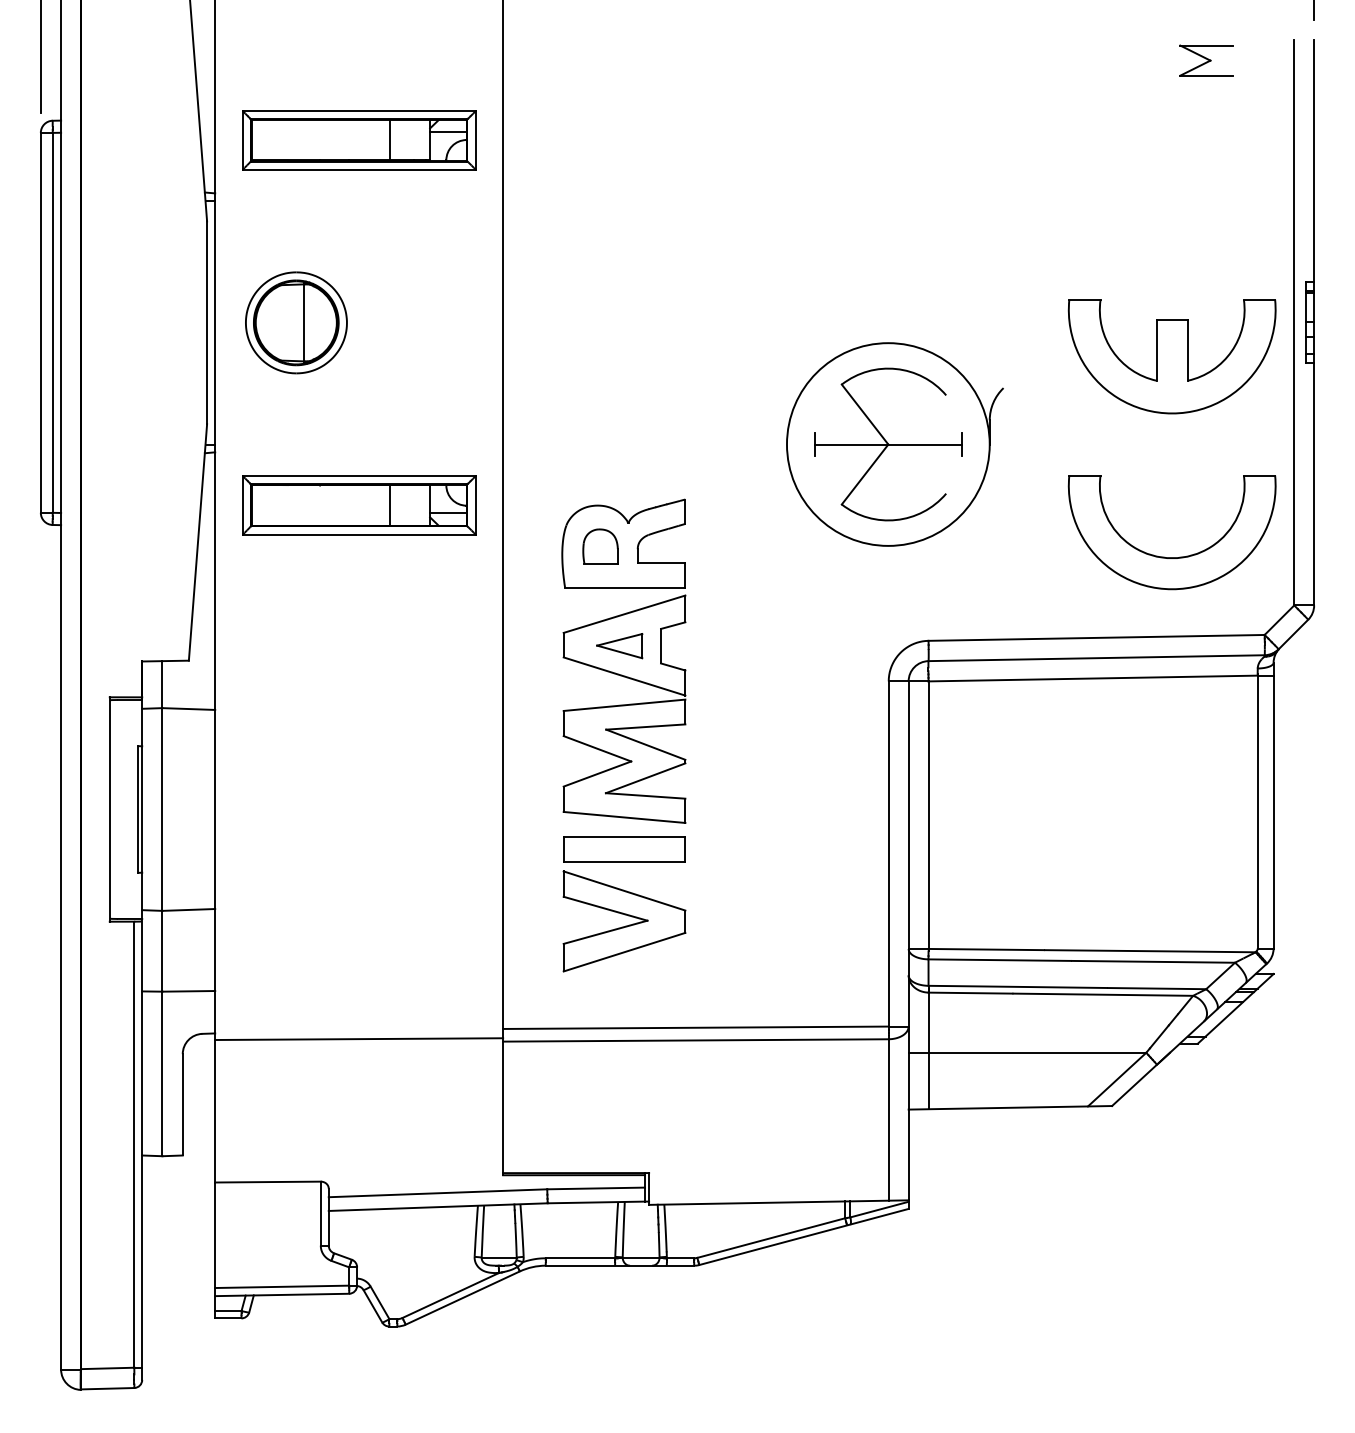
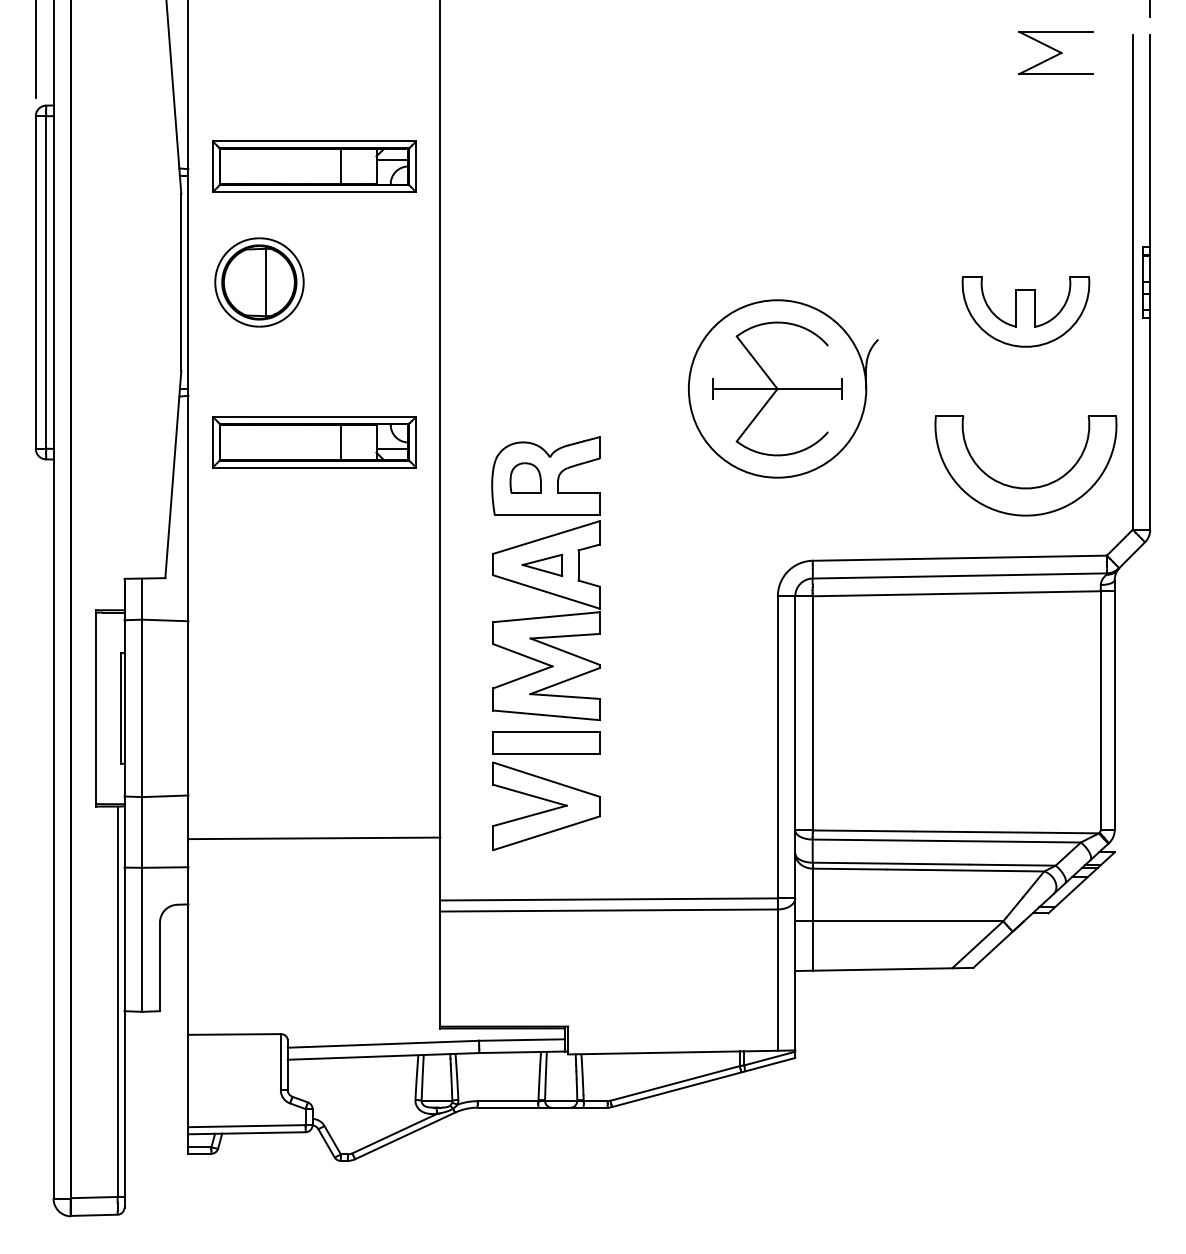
part: (1205, 60) -> (1055, 52), size x1.6
part: (359, 140) -> (314, 166), moved
part: (1171, 356) -> (1025, 311), size x0.7
line: (359, 1039) -> (314, 838), moved

